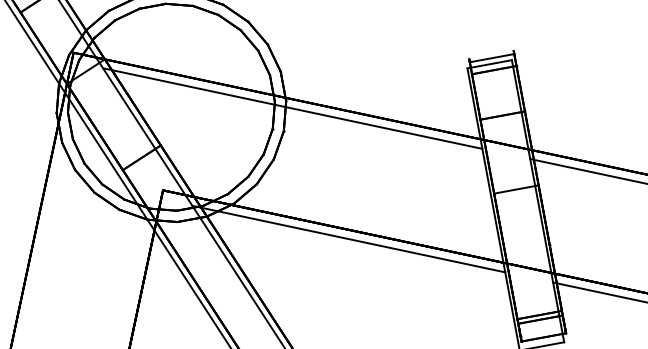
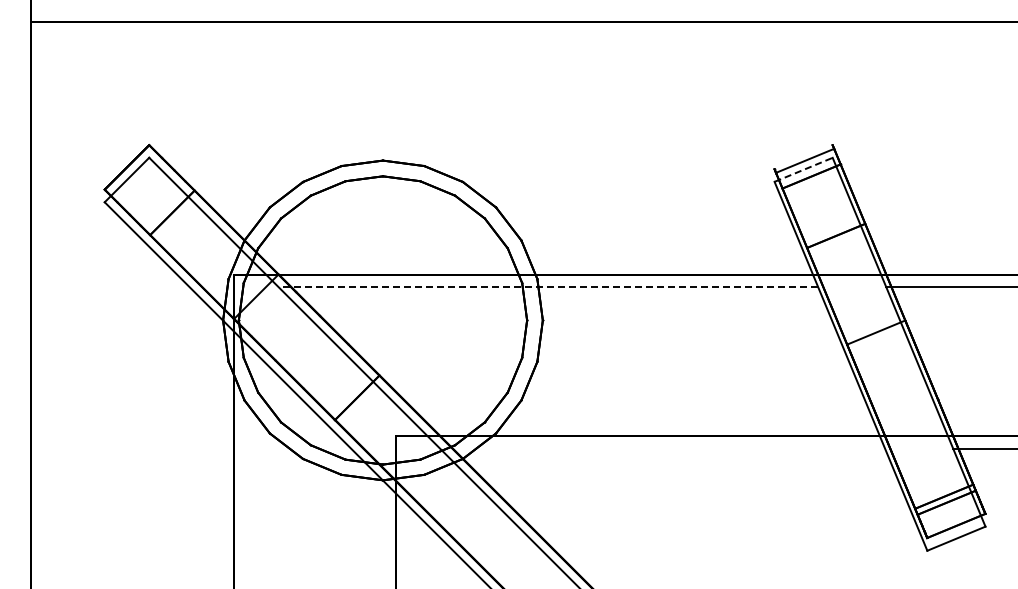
line: (490, 64) -> (804, 169), solid -> dashed
line: (292, 108) -> (548, 287), solid -> dashed
line: (348, 239) -> (662, 448), removed

